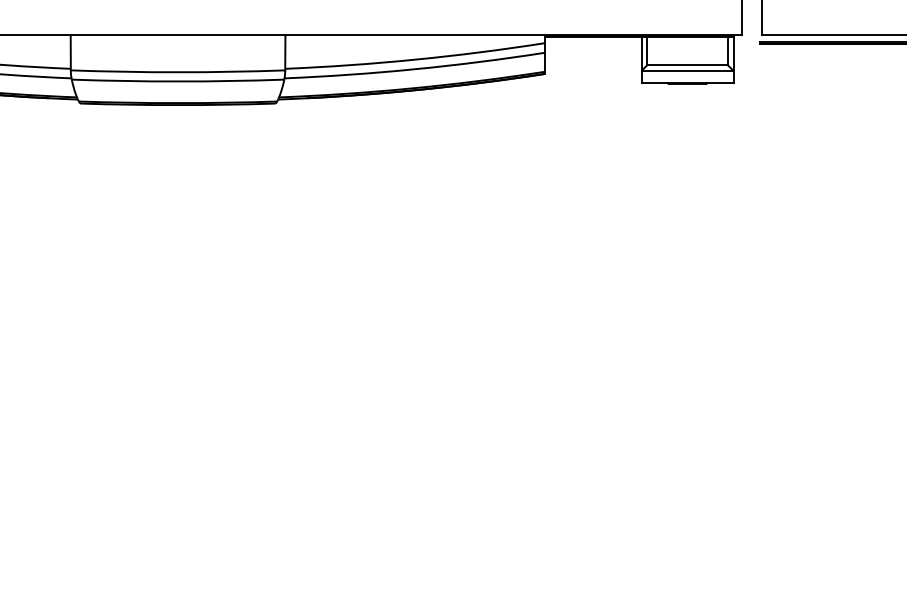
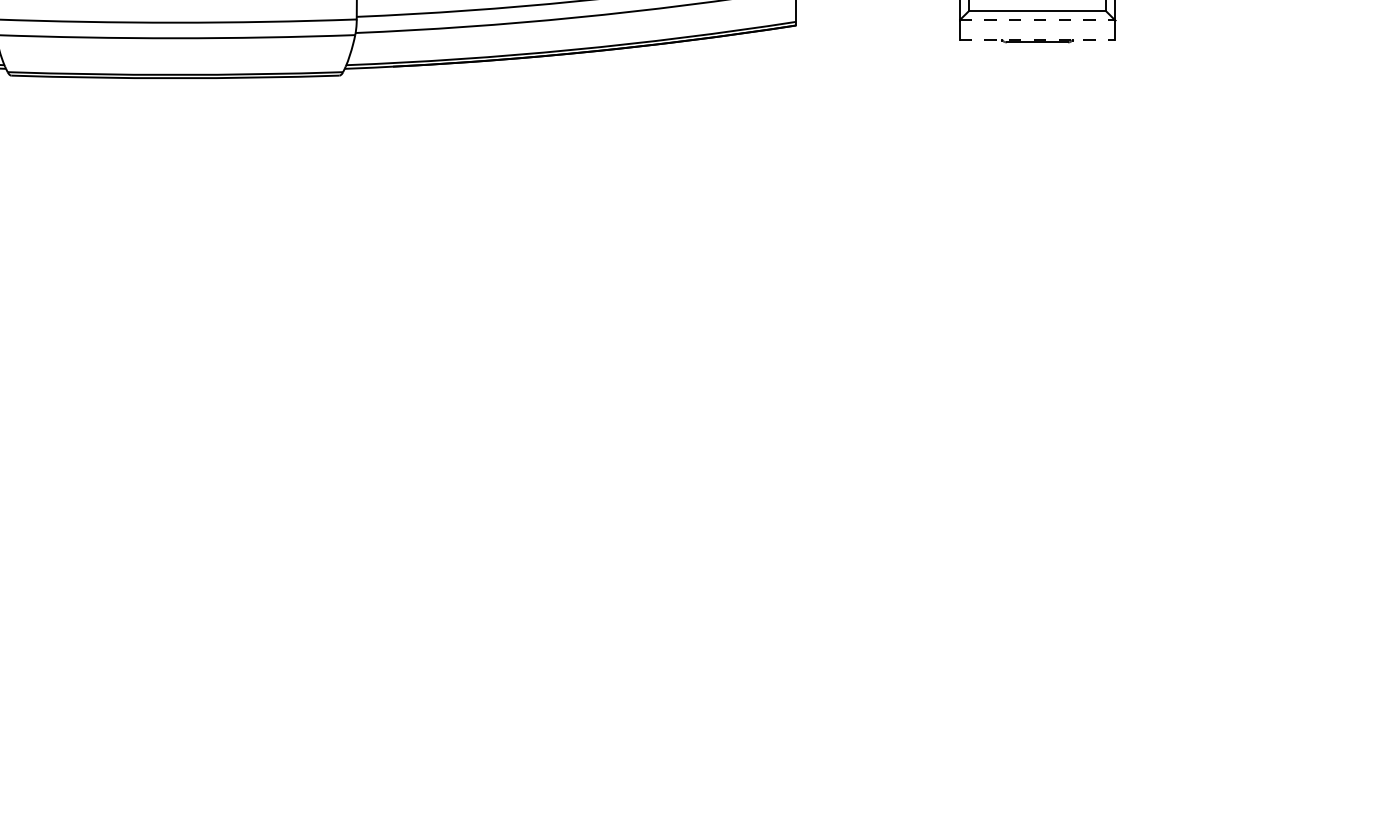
line: (688, 70) -> (1039, 19), solid -> dashed
line: (688, 82) -> (1039, 39), solid -> dashed

